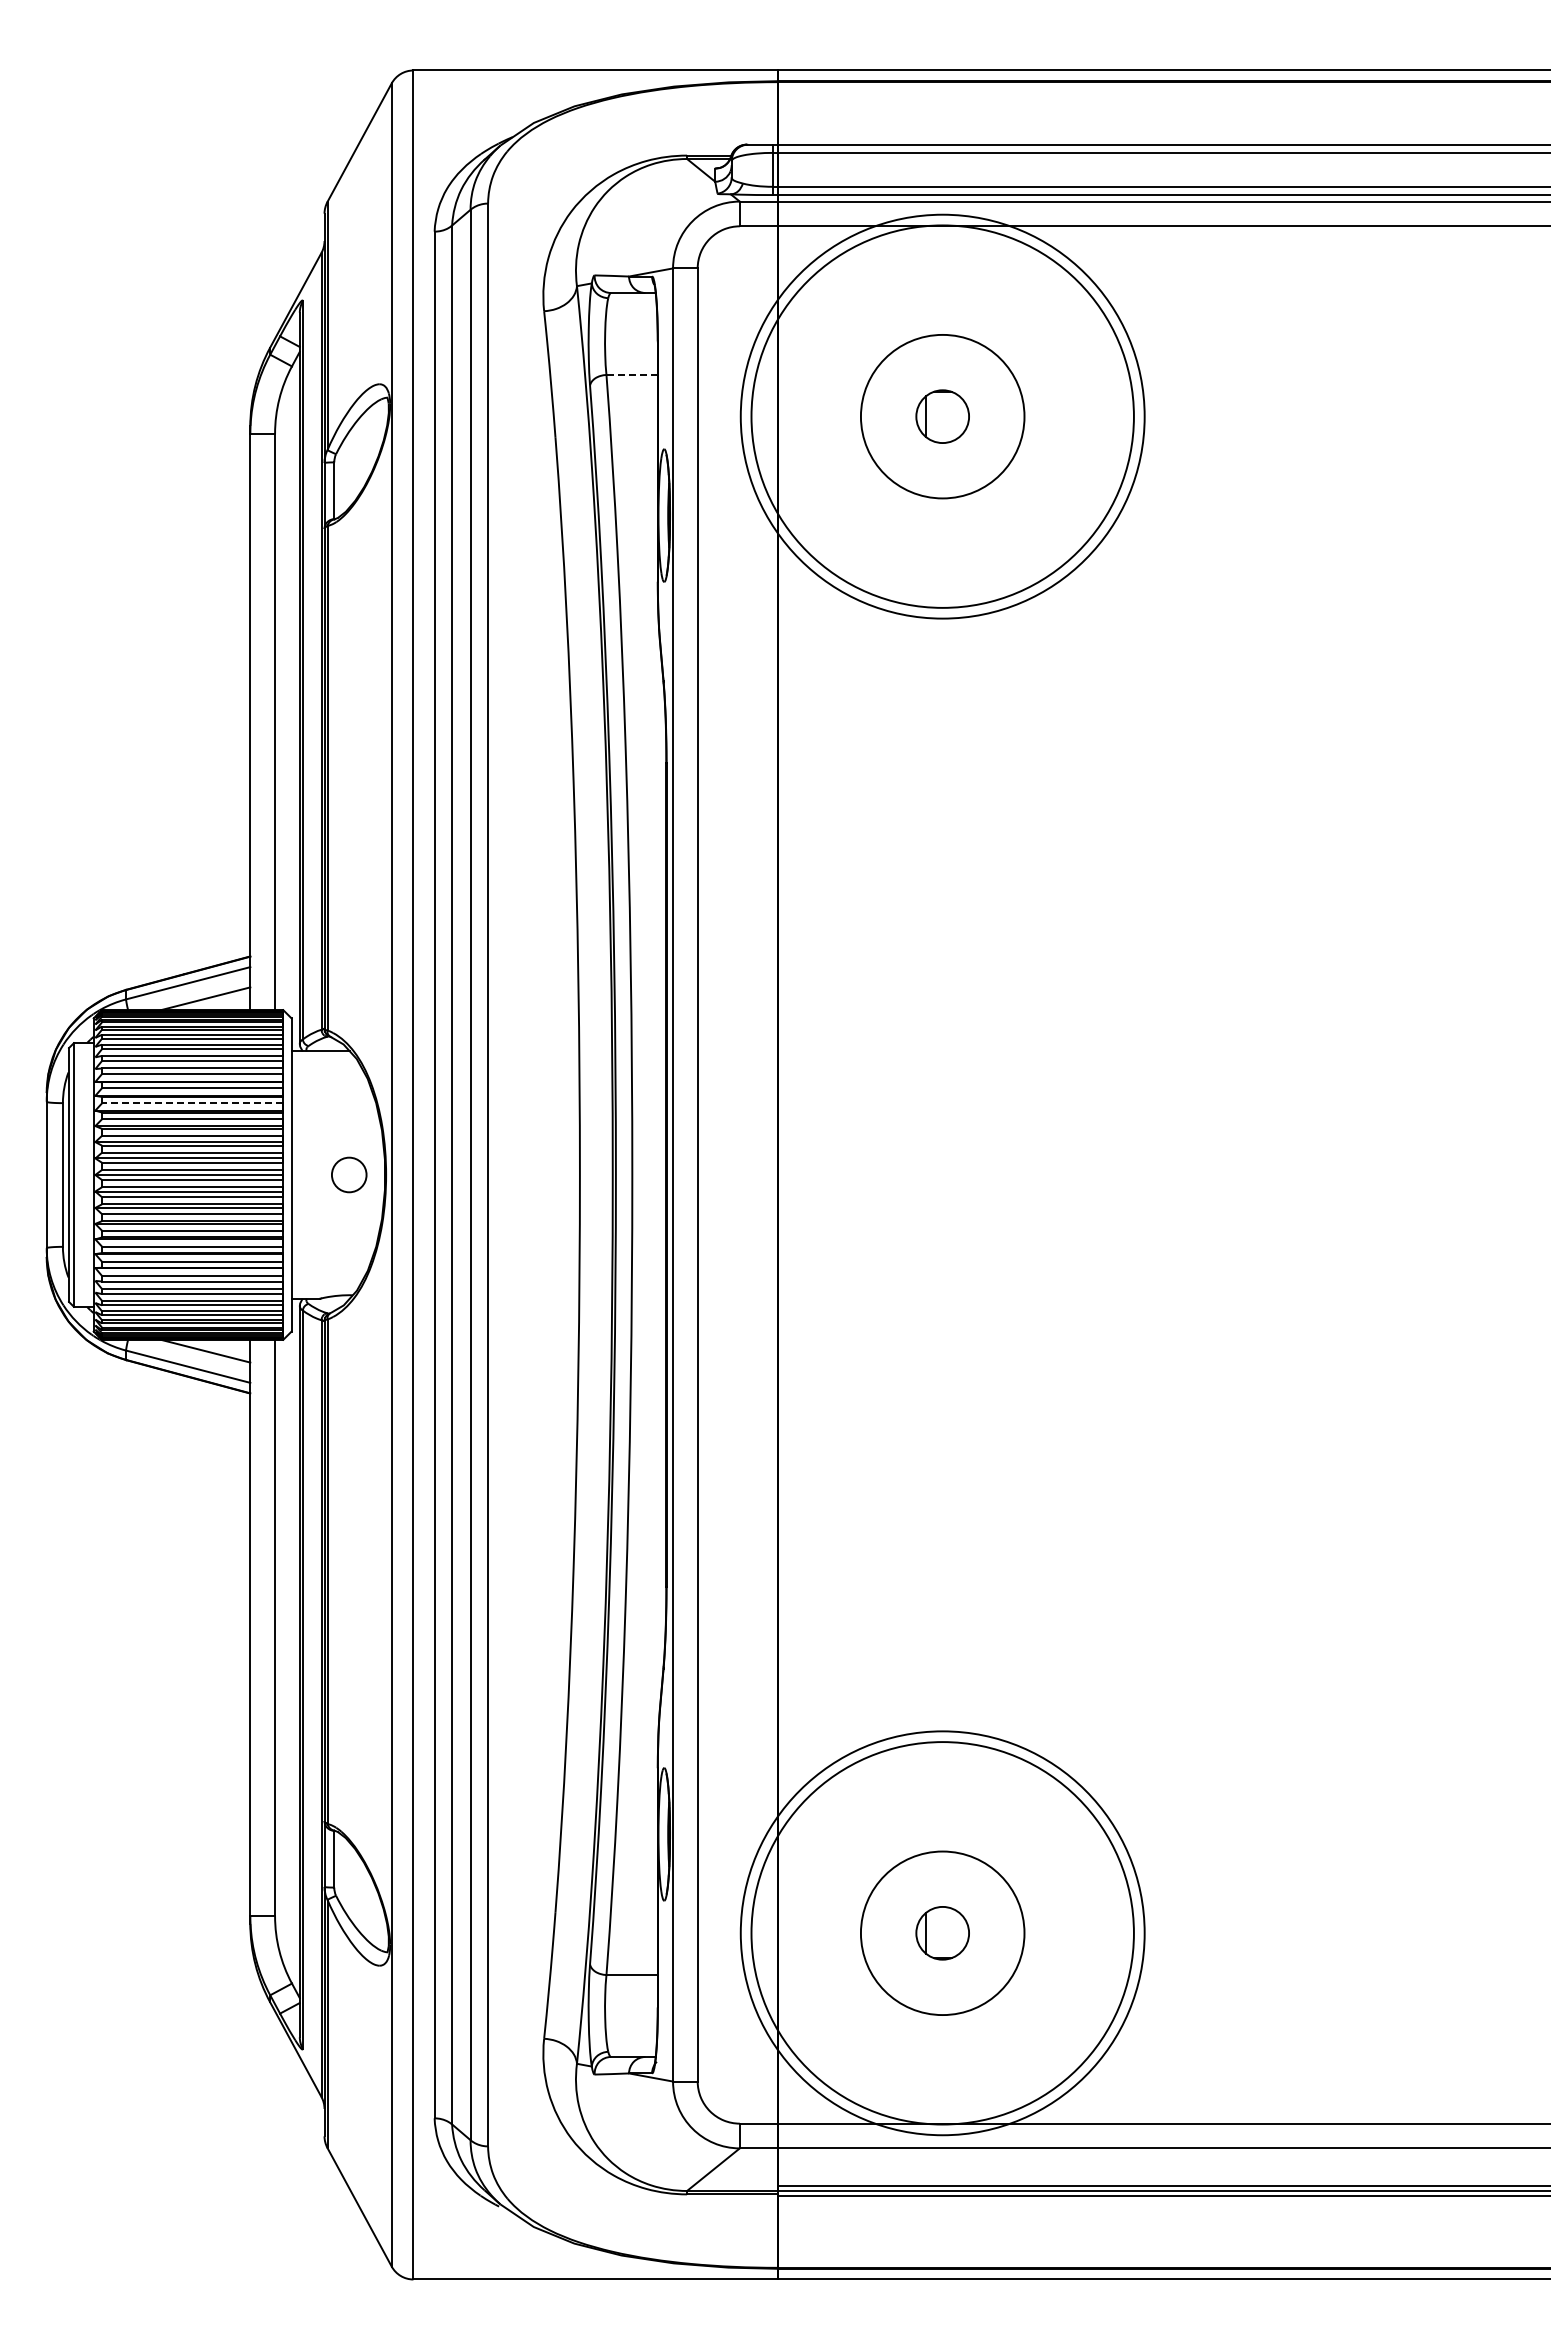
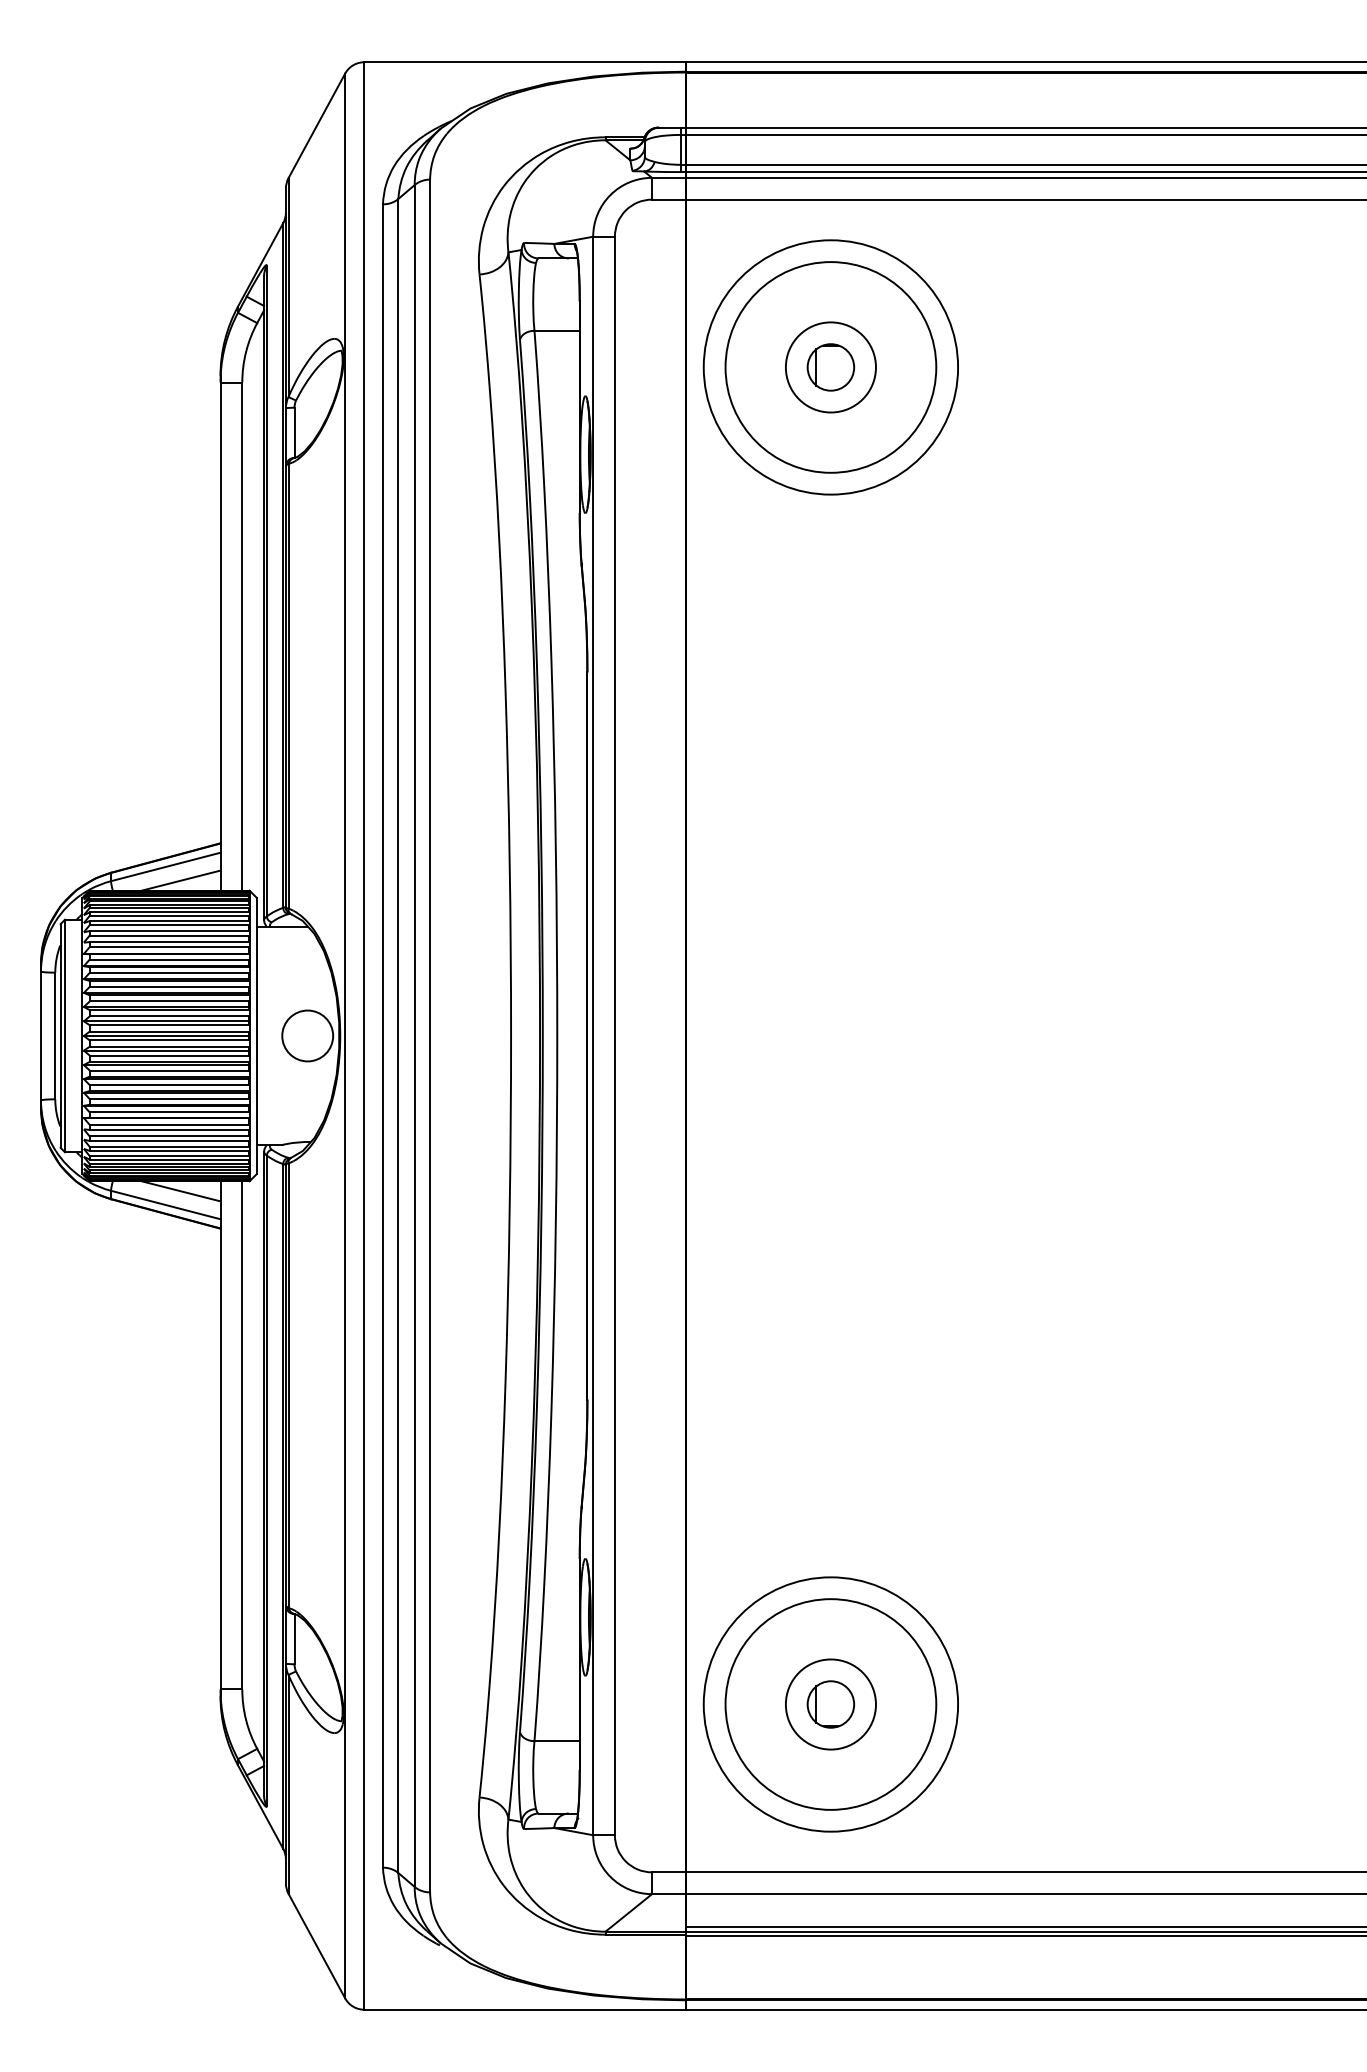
line: (632, 374) -> (557, 330), dashed -> solid
circle: (942, 416) -> (830, 367), size x0.62
circle: (942, 416) -> (830, 367), size x0.62
circle: (942, 416) -> (830, 367), size x0.71
line: (191, 1103) -> (168, 972), dashed -> solid
circle: (349, 1174) -> (307, 1035), size x1.67
circle: (942, 1932) -> (830, 1703), size x0.62
circle: (942, 1933) -> (830, 1704), size x0.62
circle: (942, 1933) -> (830, 1704), size x0.71

